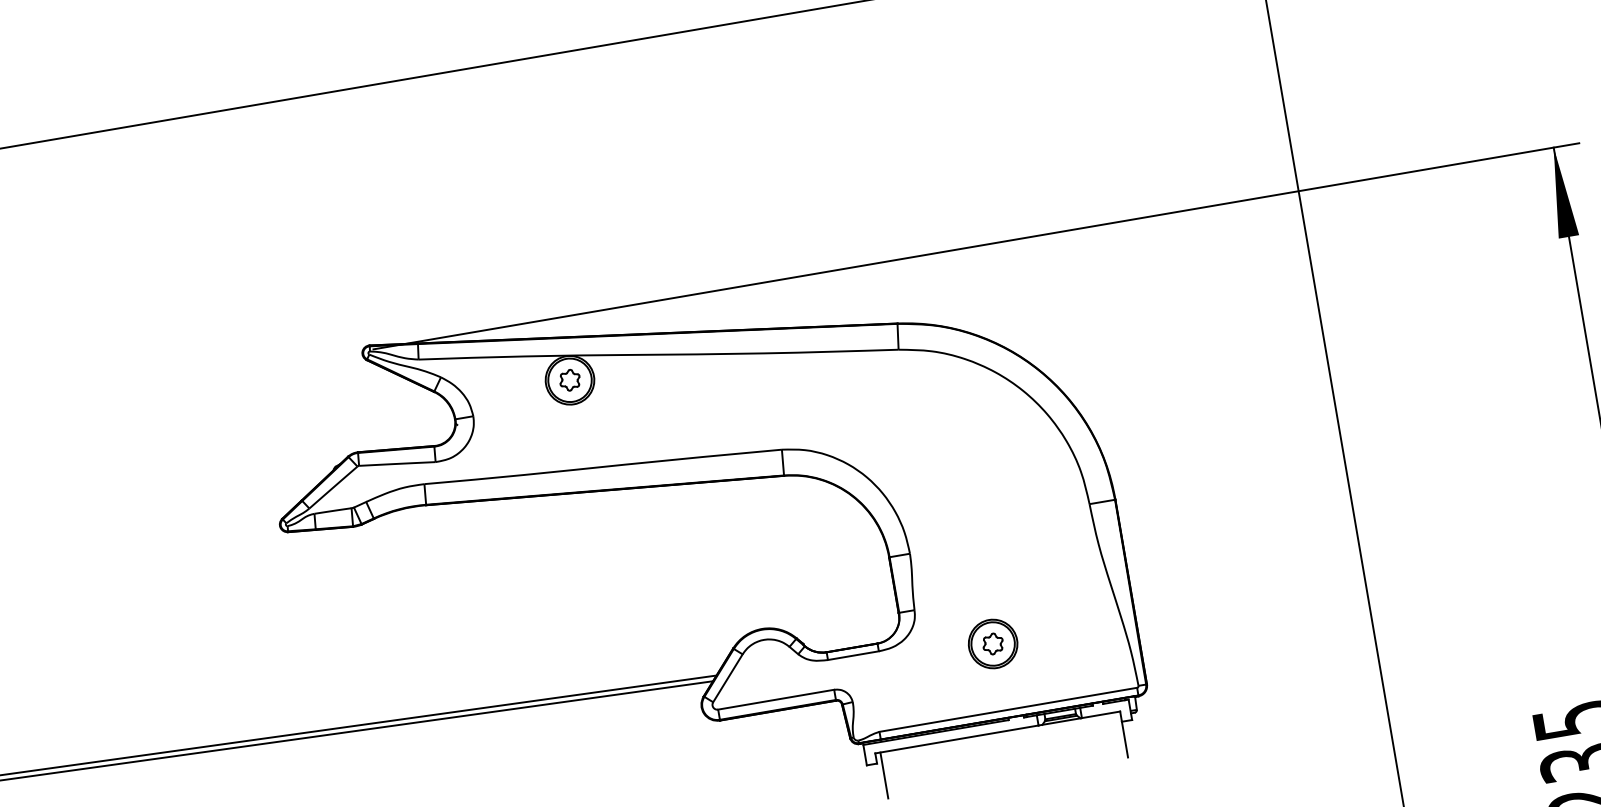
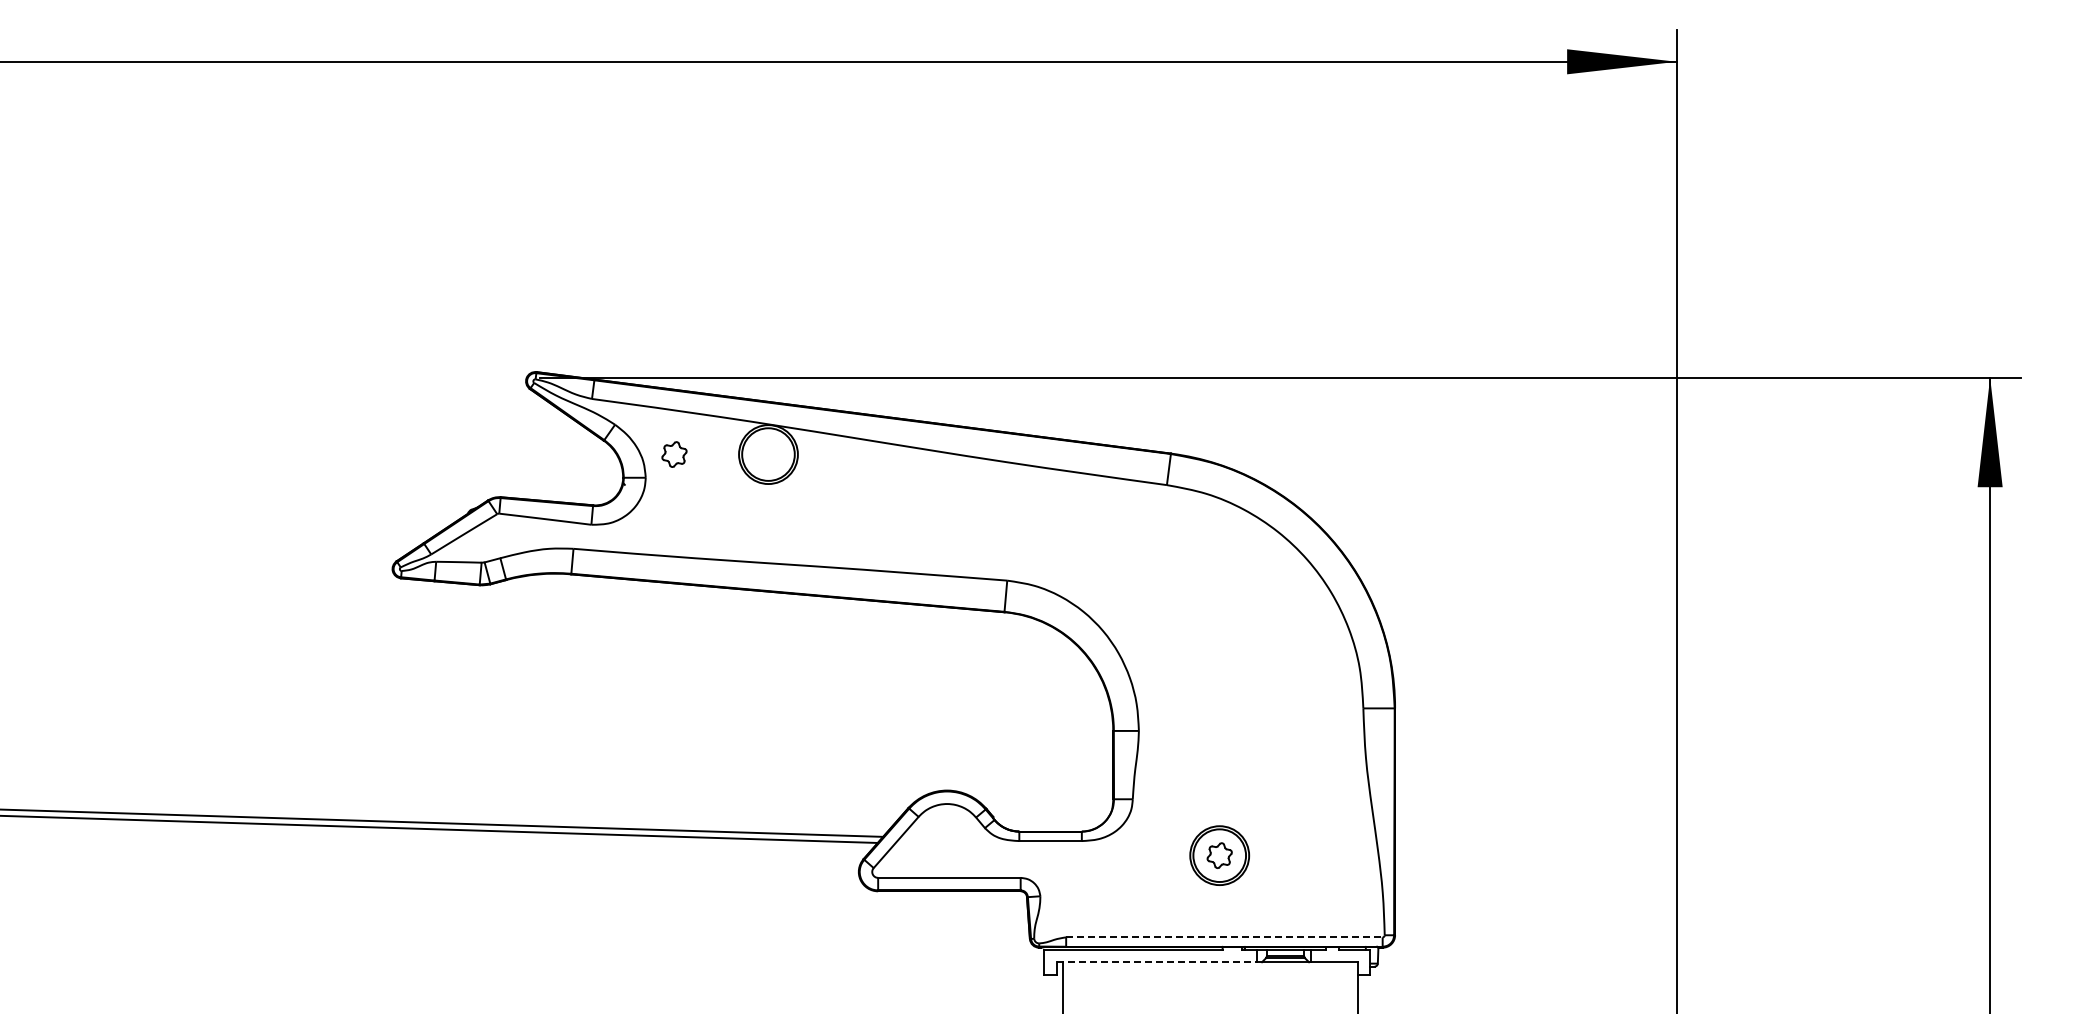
part: (570, 380) -> (674, 454), moved
line: (1008, 709) -> (1224, 937), solid -> dashed
line: (957, 739) -> (1157, 962), solid -> dashed

